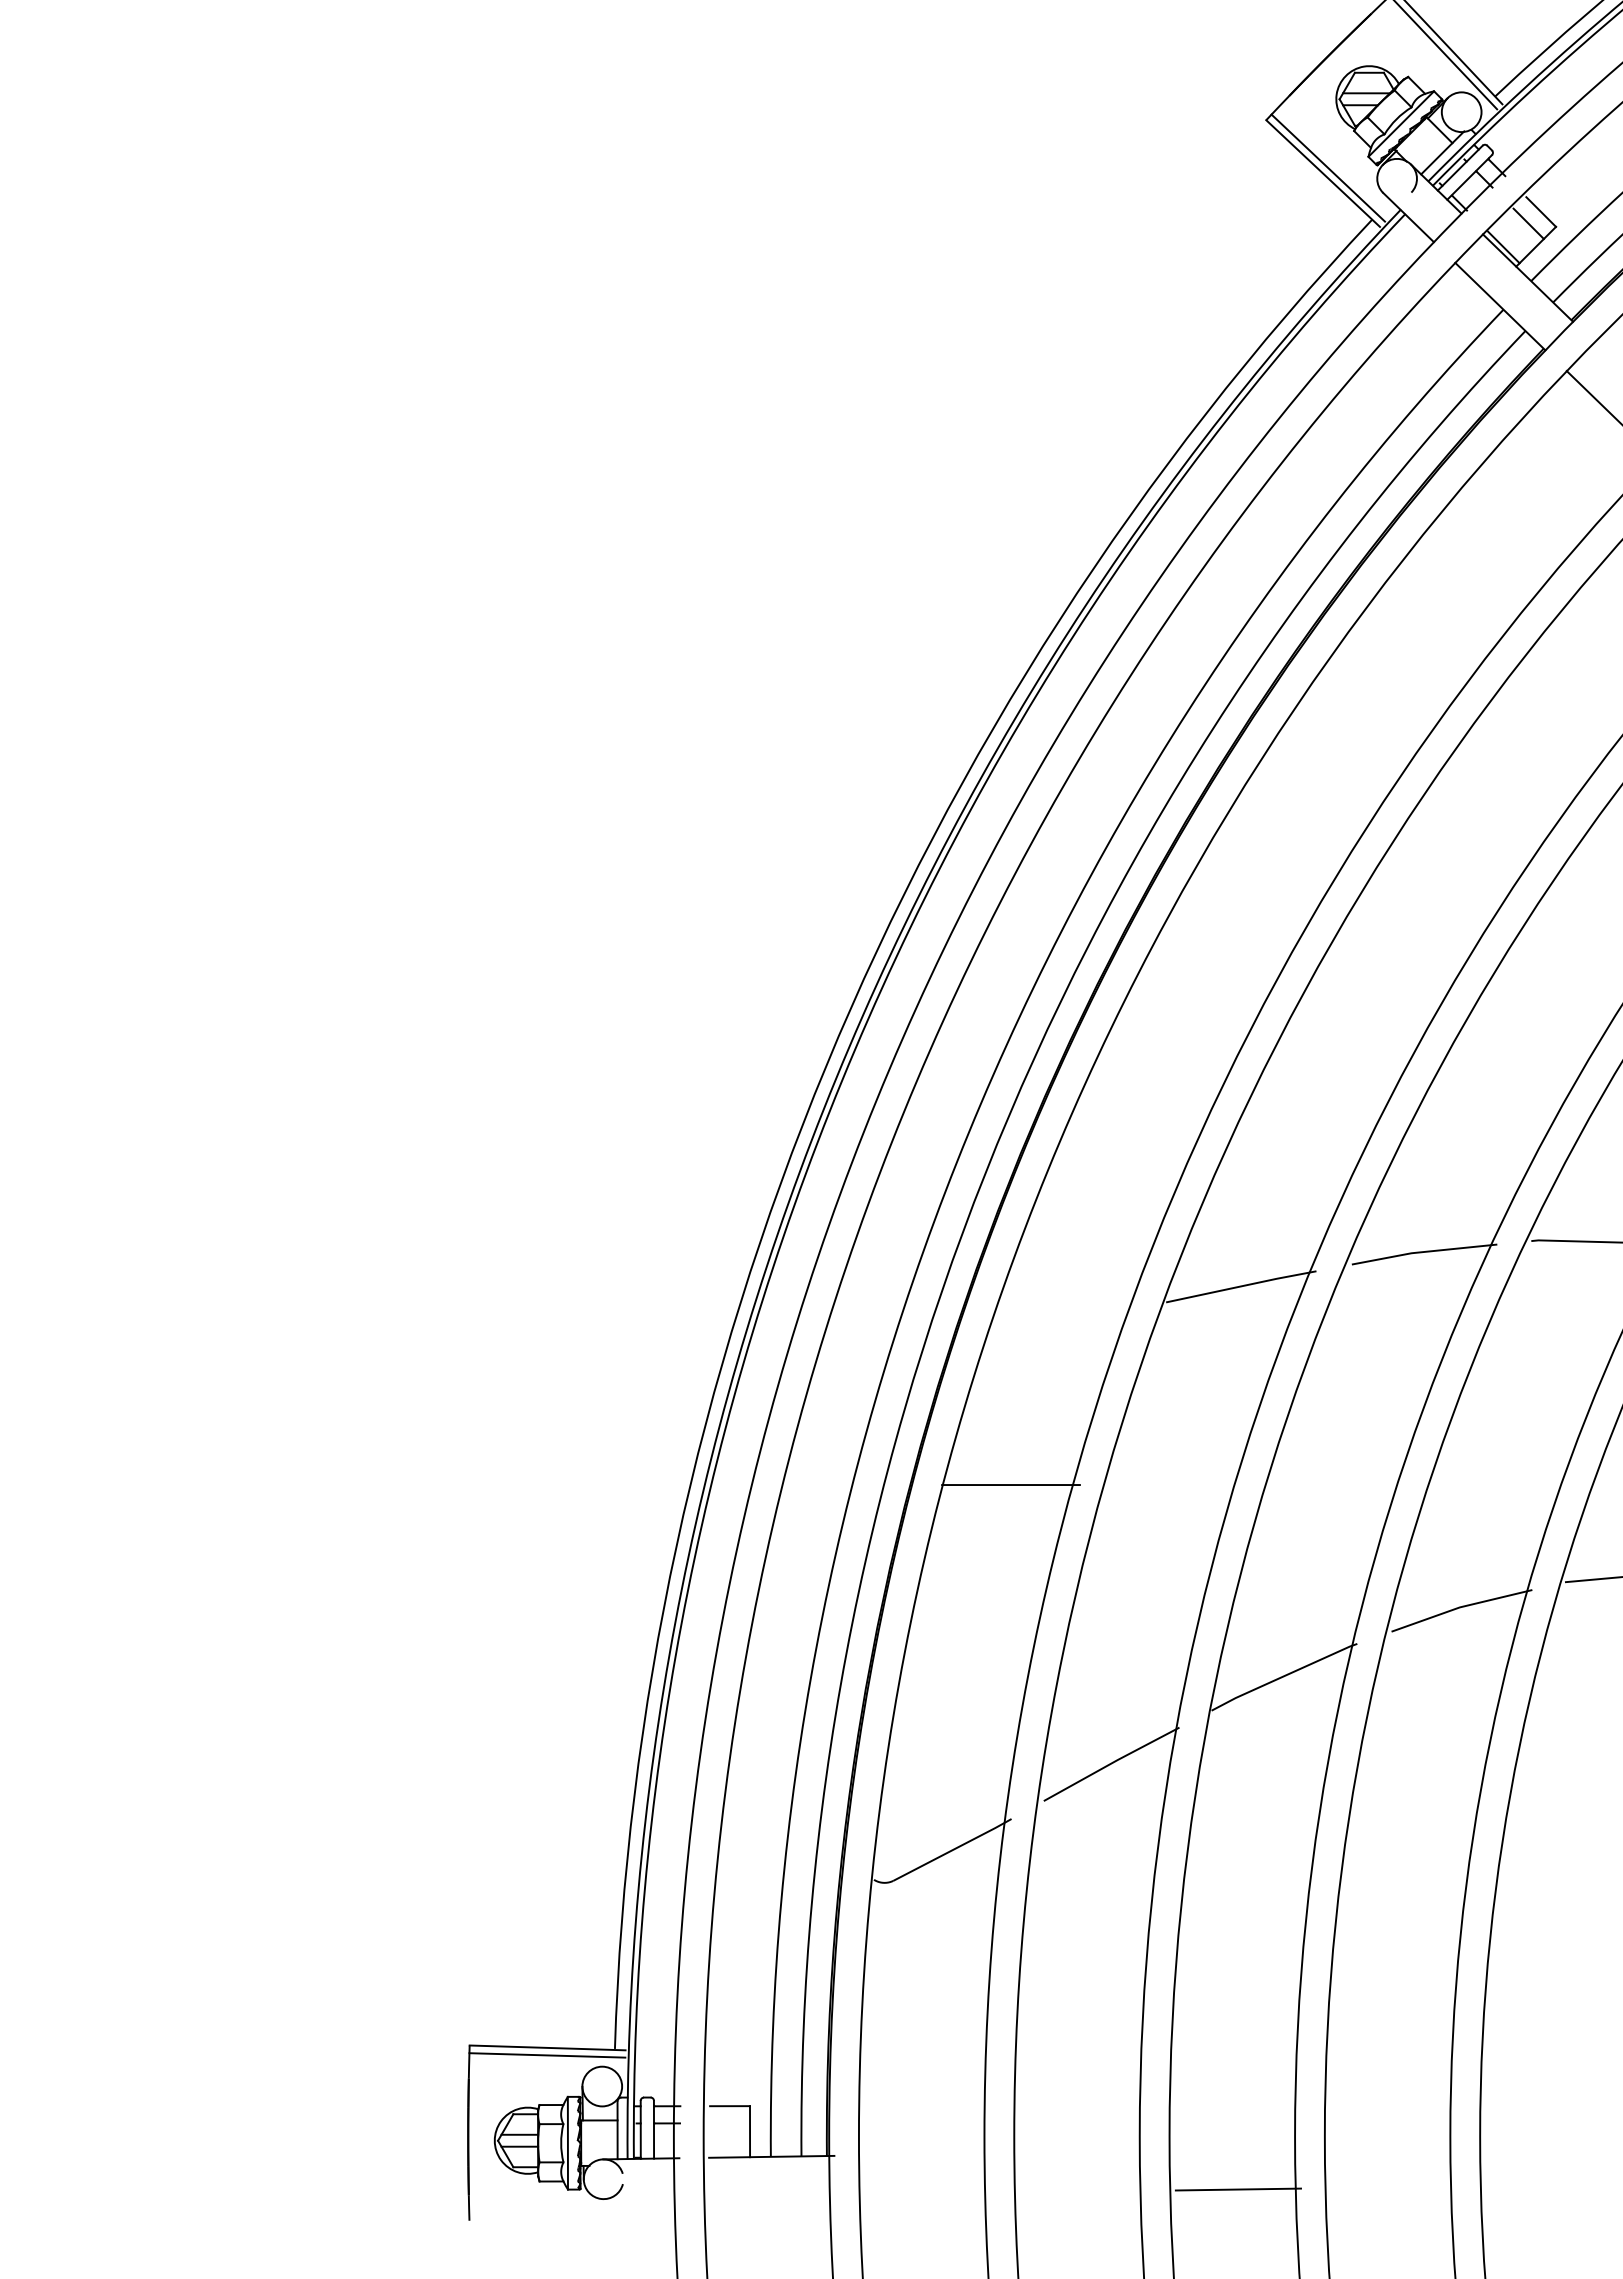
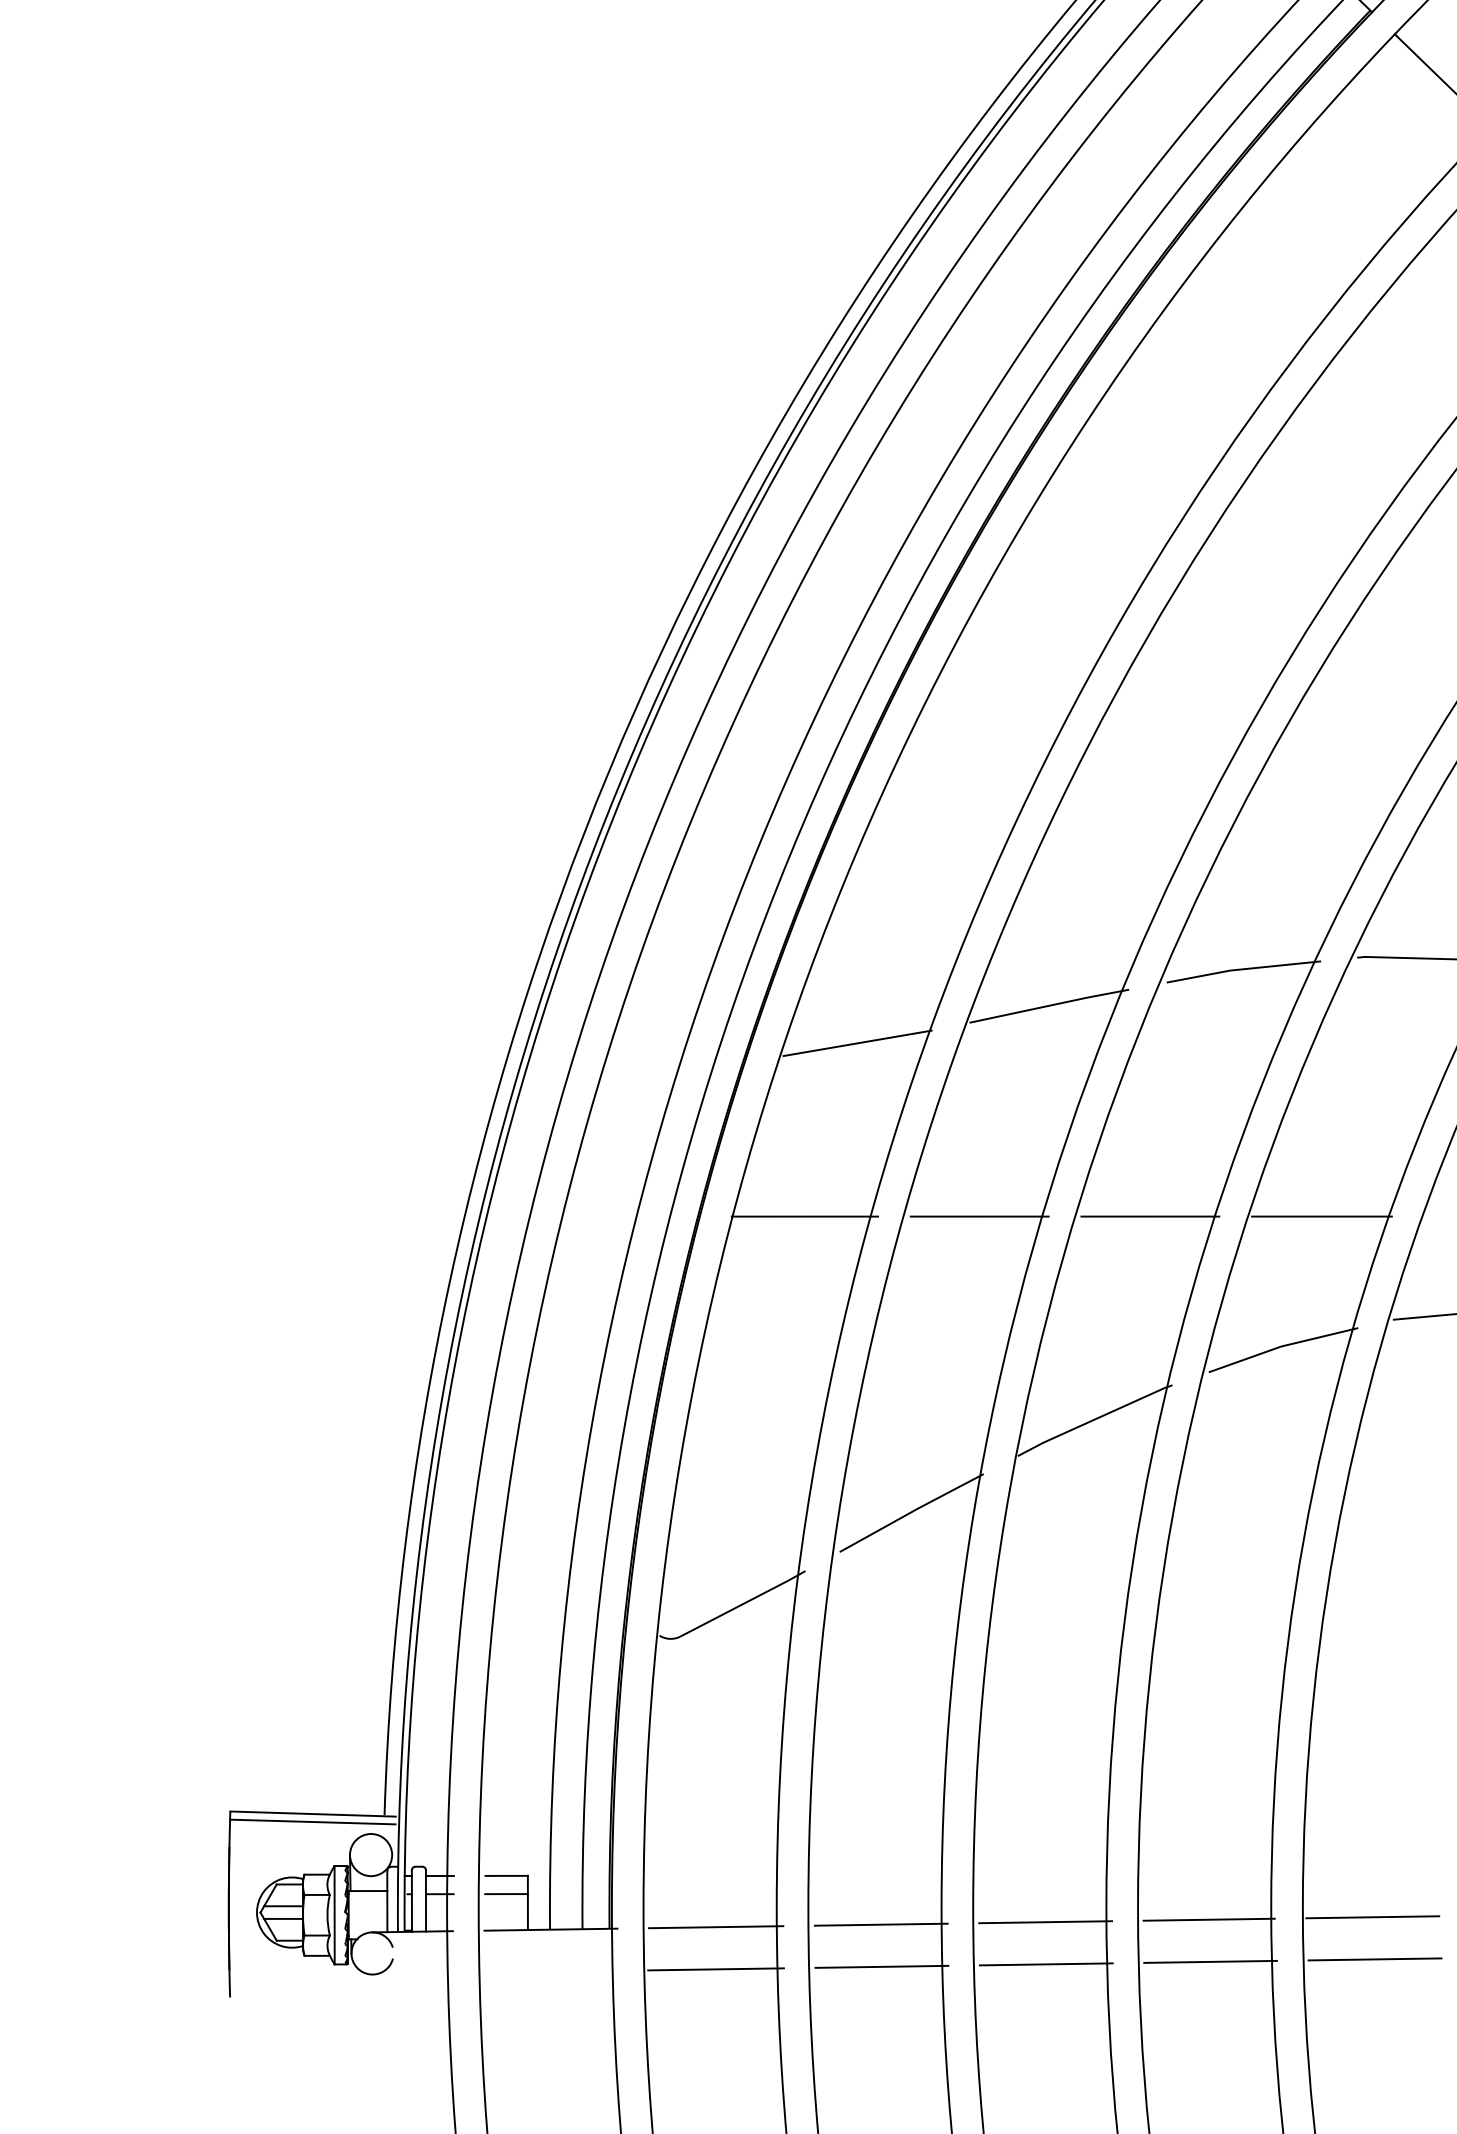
line: (1060, 1321) -> (857, 1043), added
line: (1497, 1484) -> (1321, 1216), added
line: (1175, 1485) -> (979, 1217), added
line: (1336, 1485) -> (1150, 1217), added
line: (729, 2123) -> (506, 1894), added
line: (1545, 2145) -> (1372, 1917), added
line: (1391, 2147) -> (1208, 1919), added
line: (1237, 2149) -> (1045, 1921), added
line: (1082, 2152) -> (880, 1925), added
line: (927, 2154) -> (716, 1927), added
line: (1547, 2184) -> (1374, 1959), added
line: (1392, 2187) -> (1209, 1962), added
line: (1083, 2191) -> (881, 1966), added
line: (927, 2194) -> (716, 1969), added

